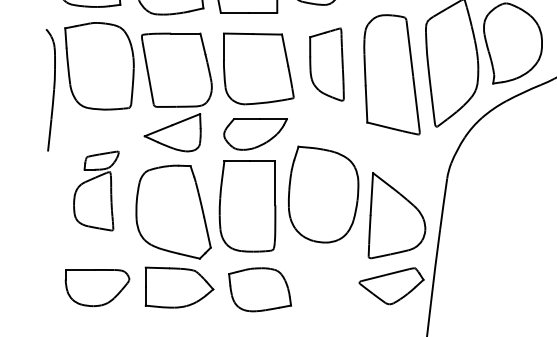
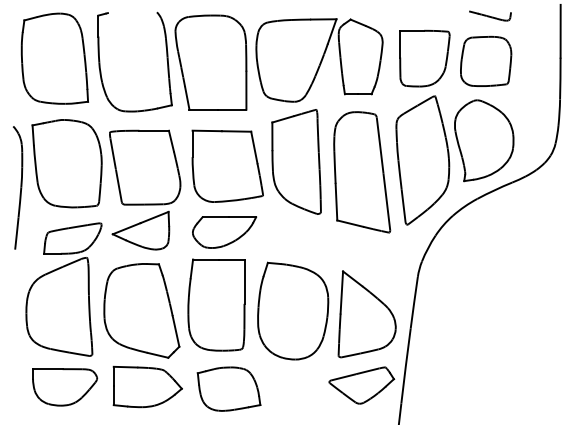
part: (326, 64) -> (296, 161), size x1.43
part: (95, 190) -> (63, 289), size x1.67
part: (323, 193) -> (293, 310), moved

